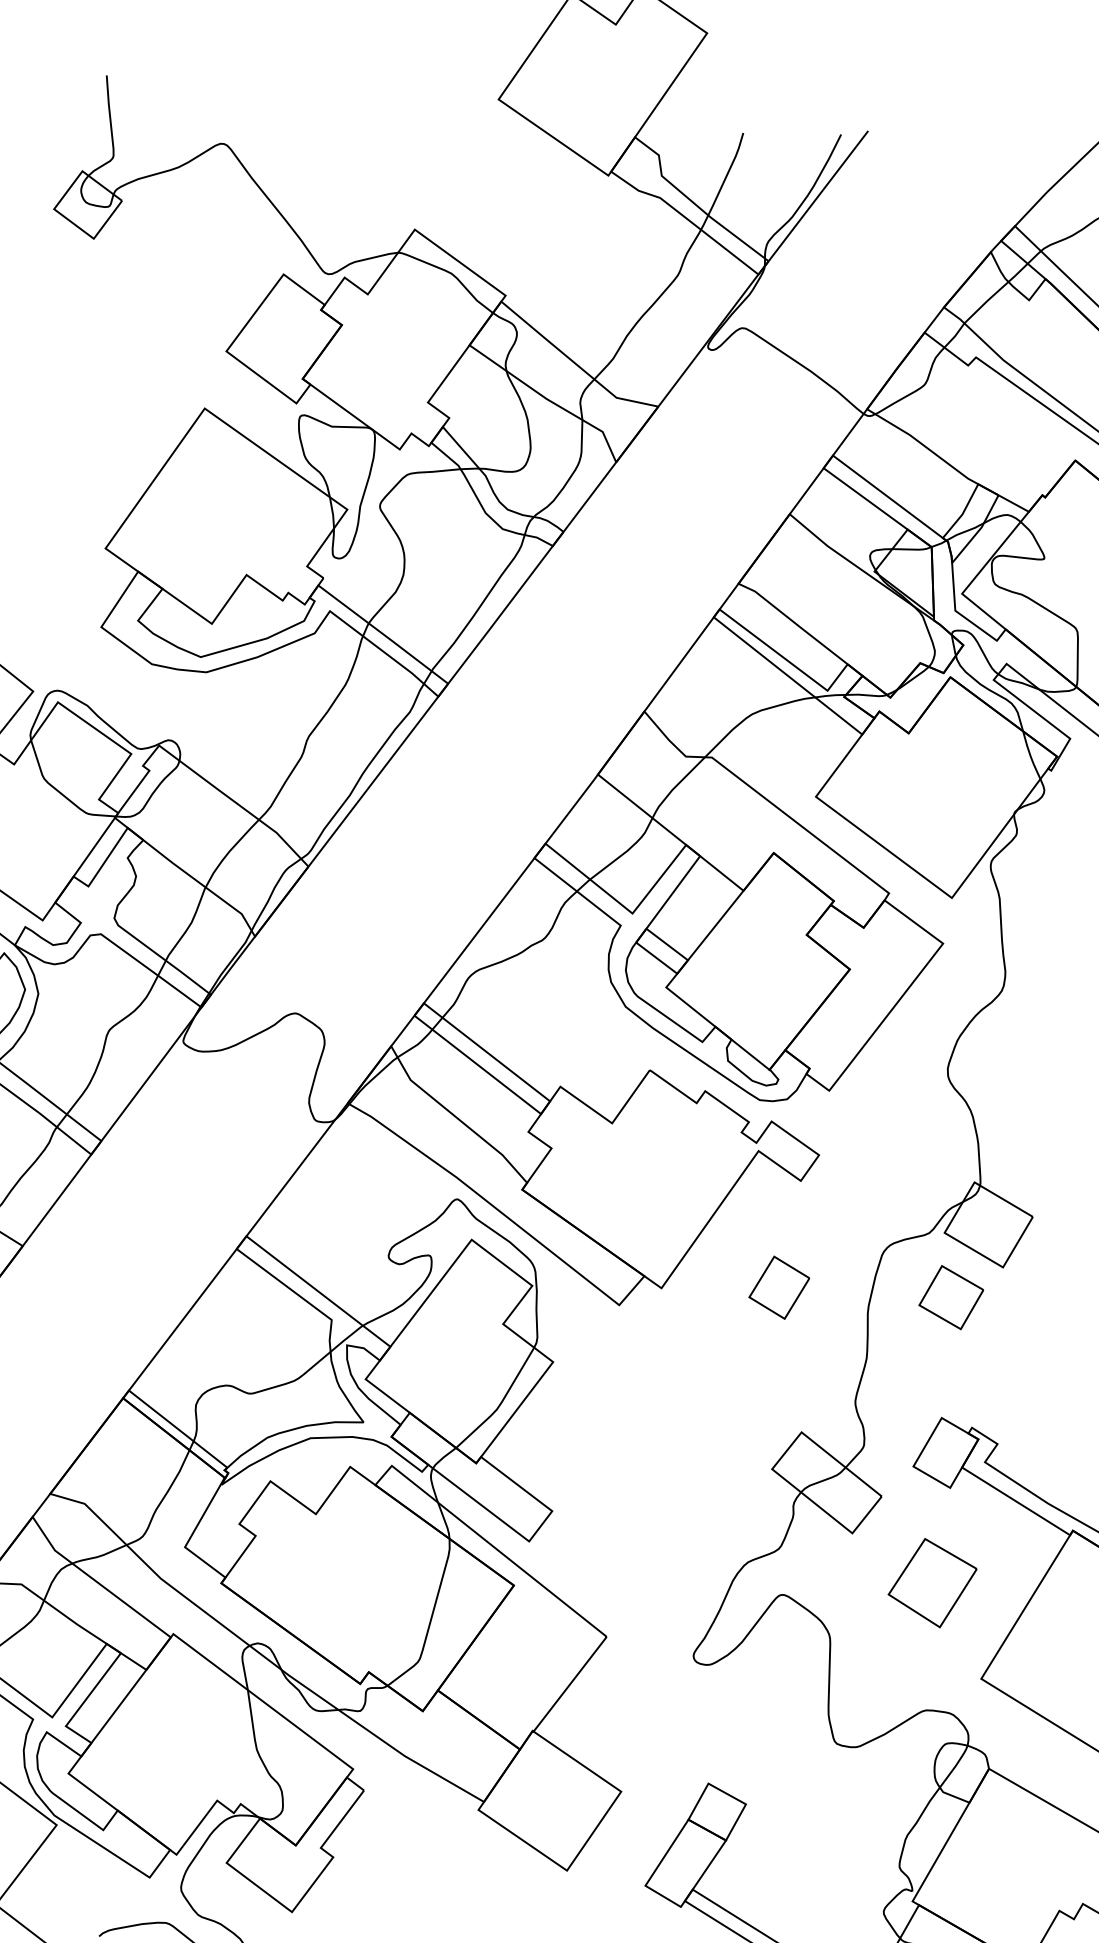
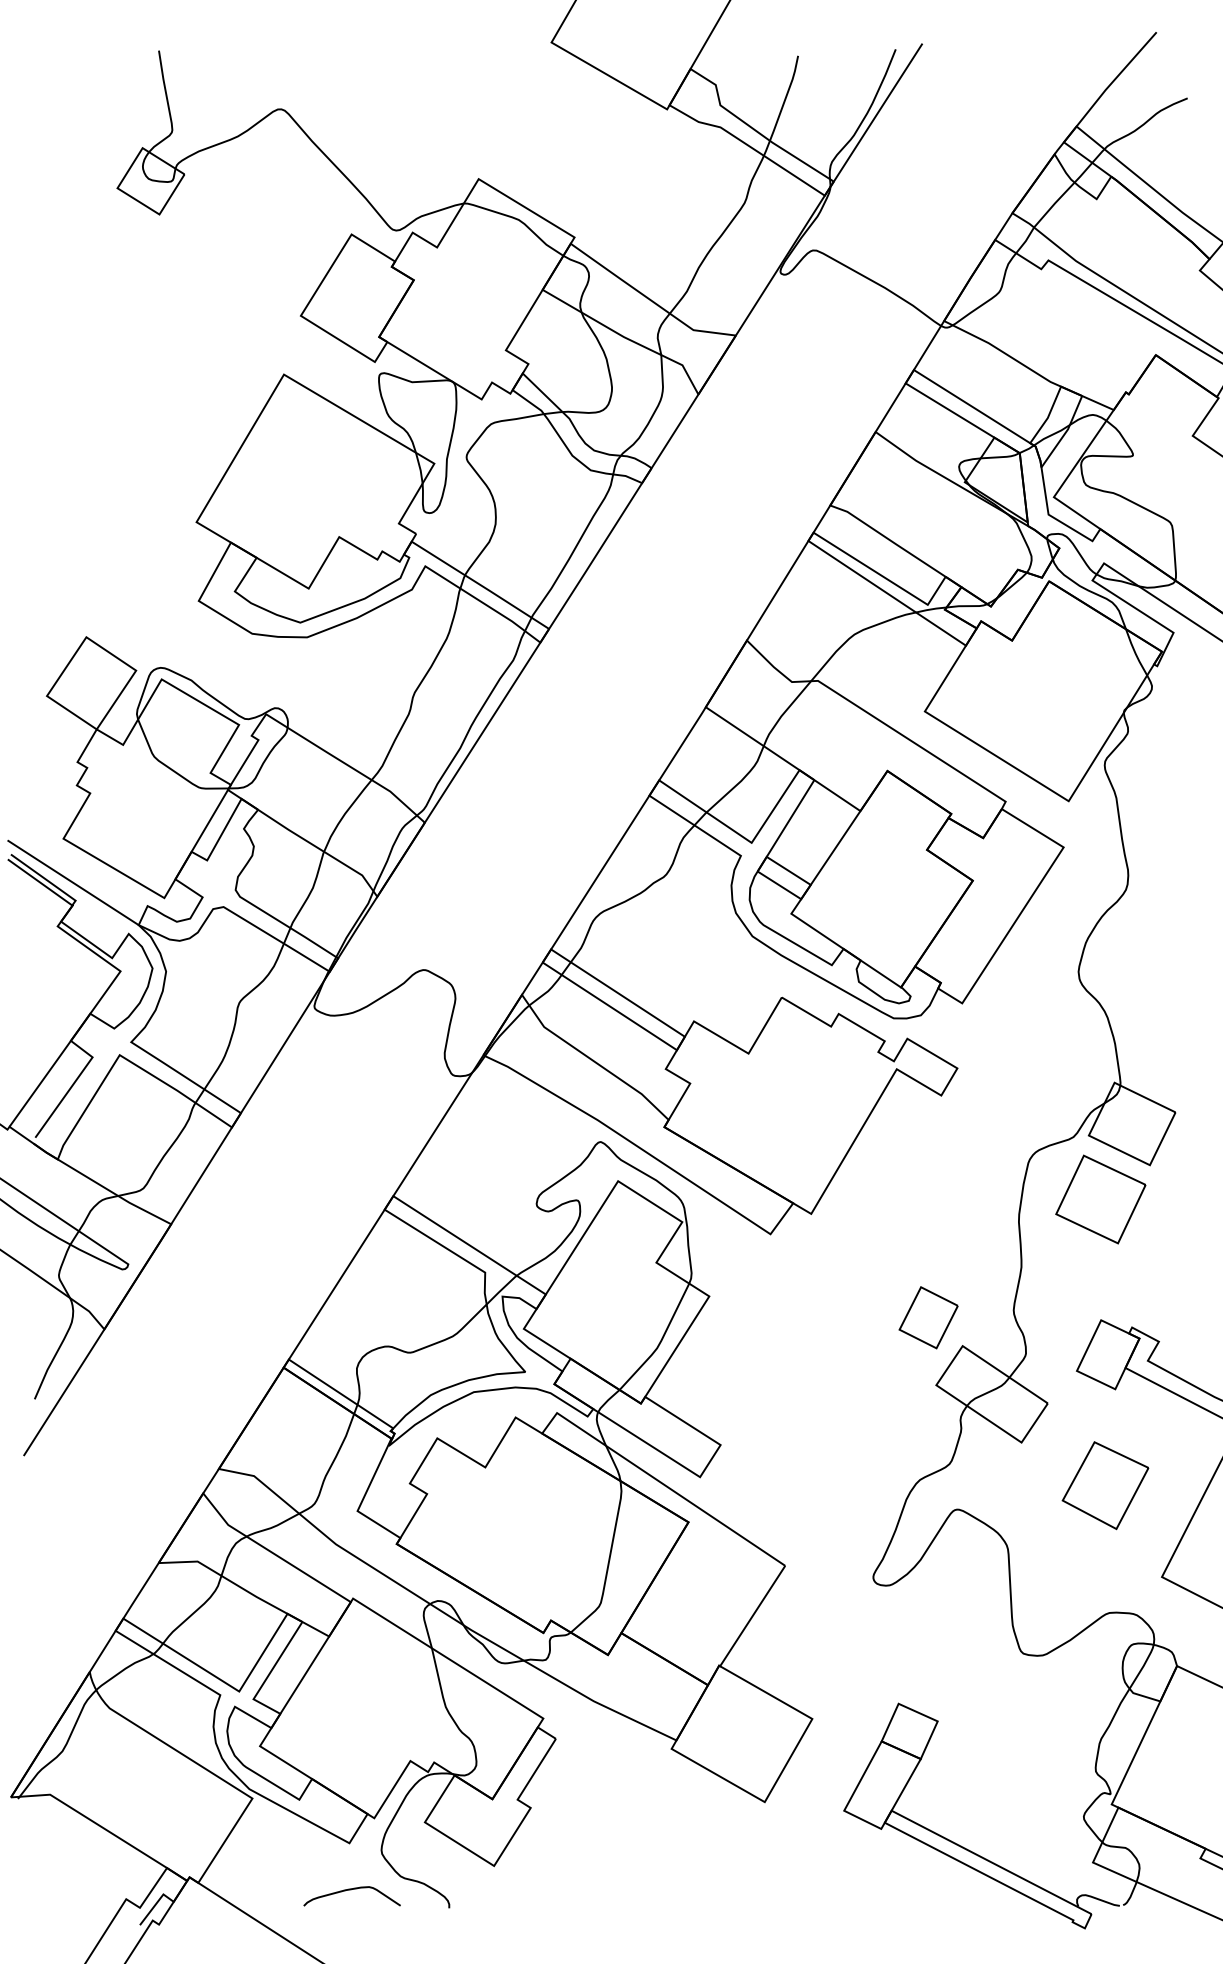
part: (779, 1287) -> (928, 1317), moved
part: (950, 1297) -> (1100, 1199), size x1.43

